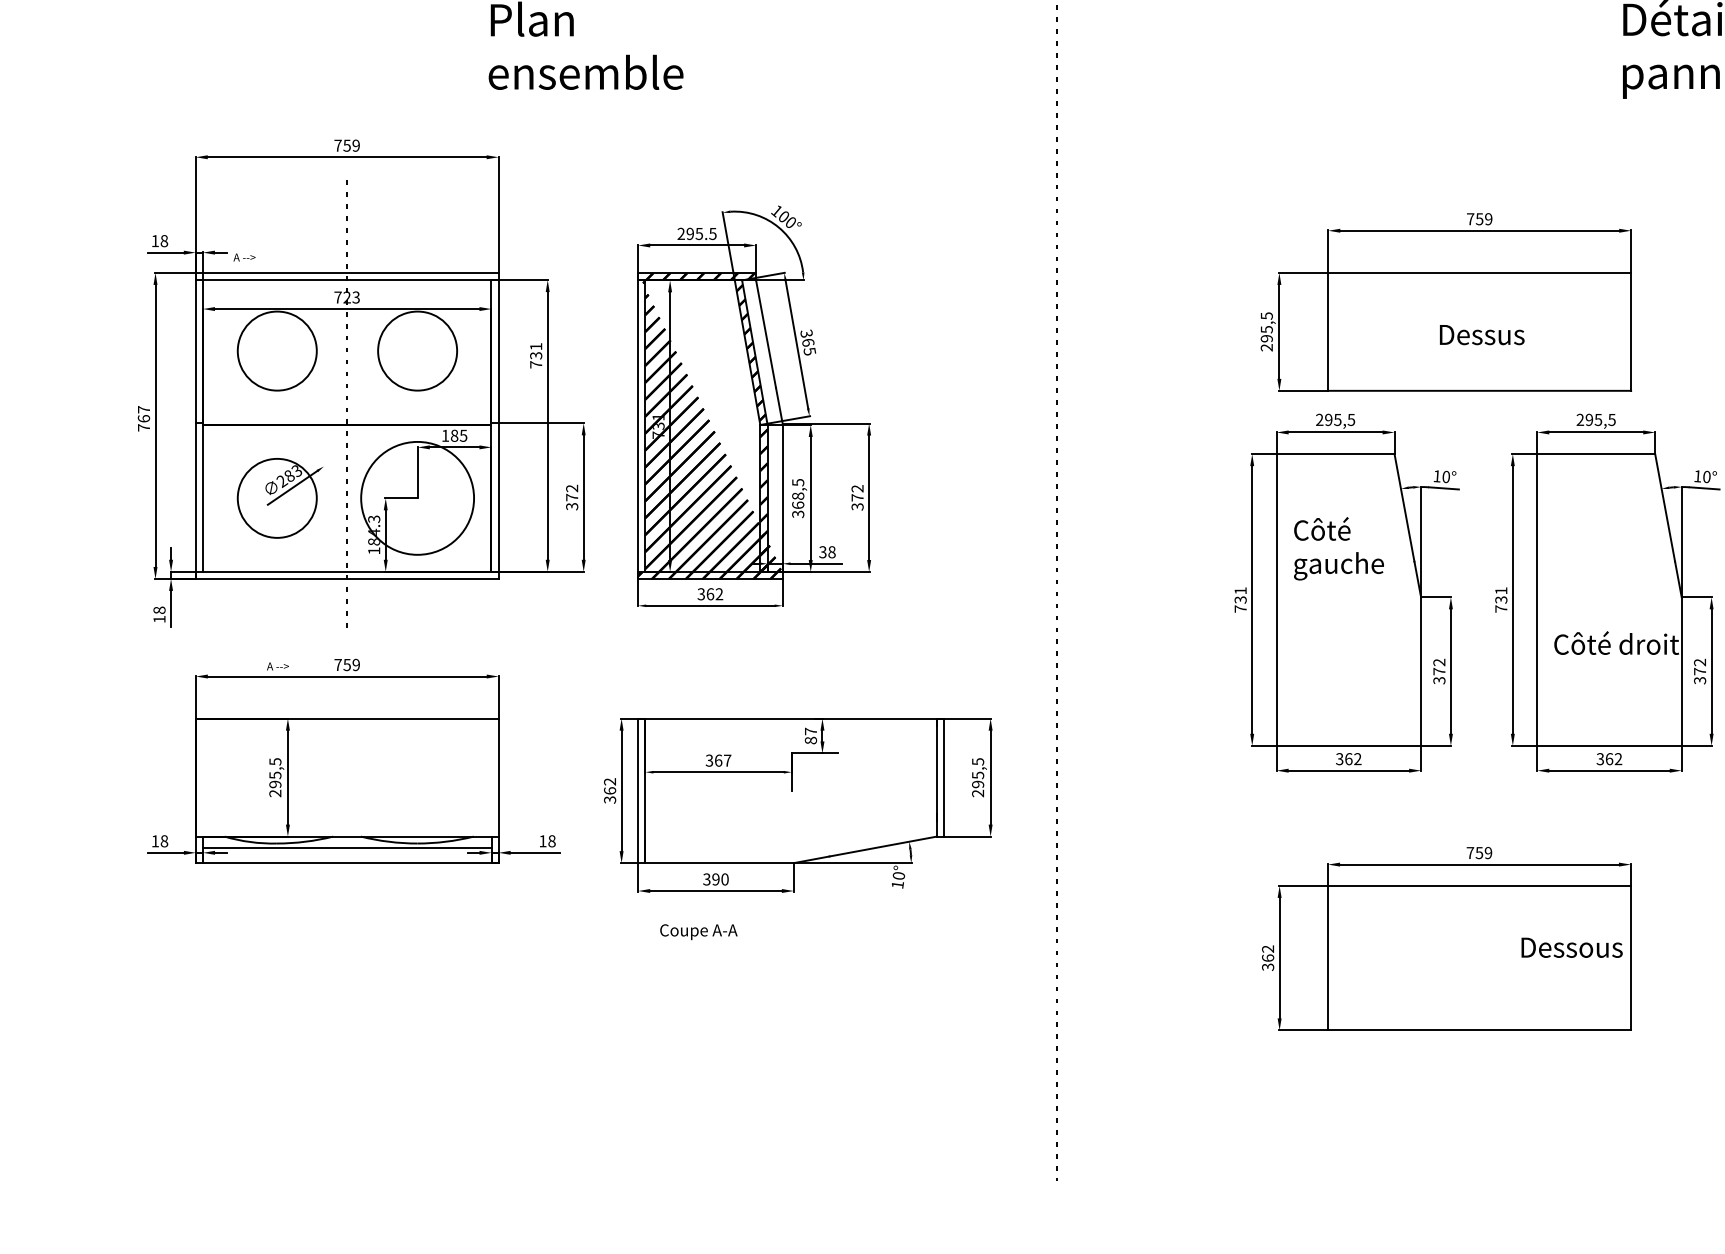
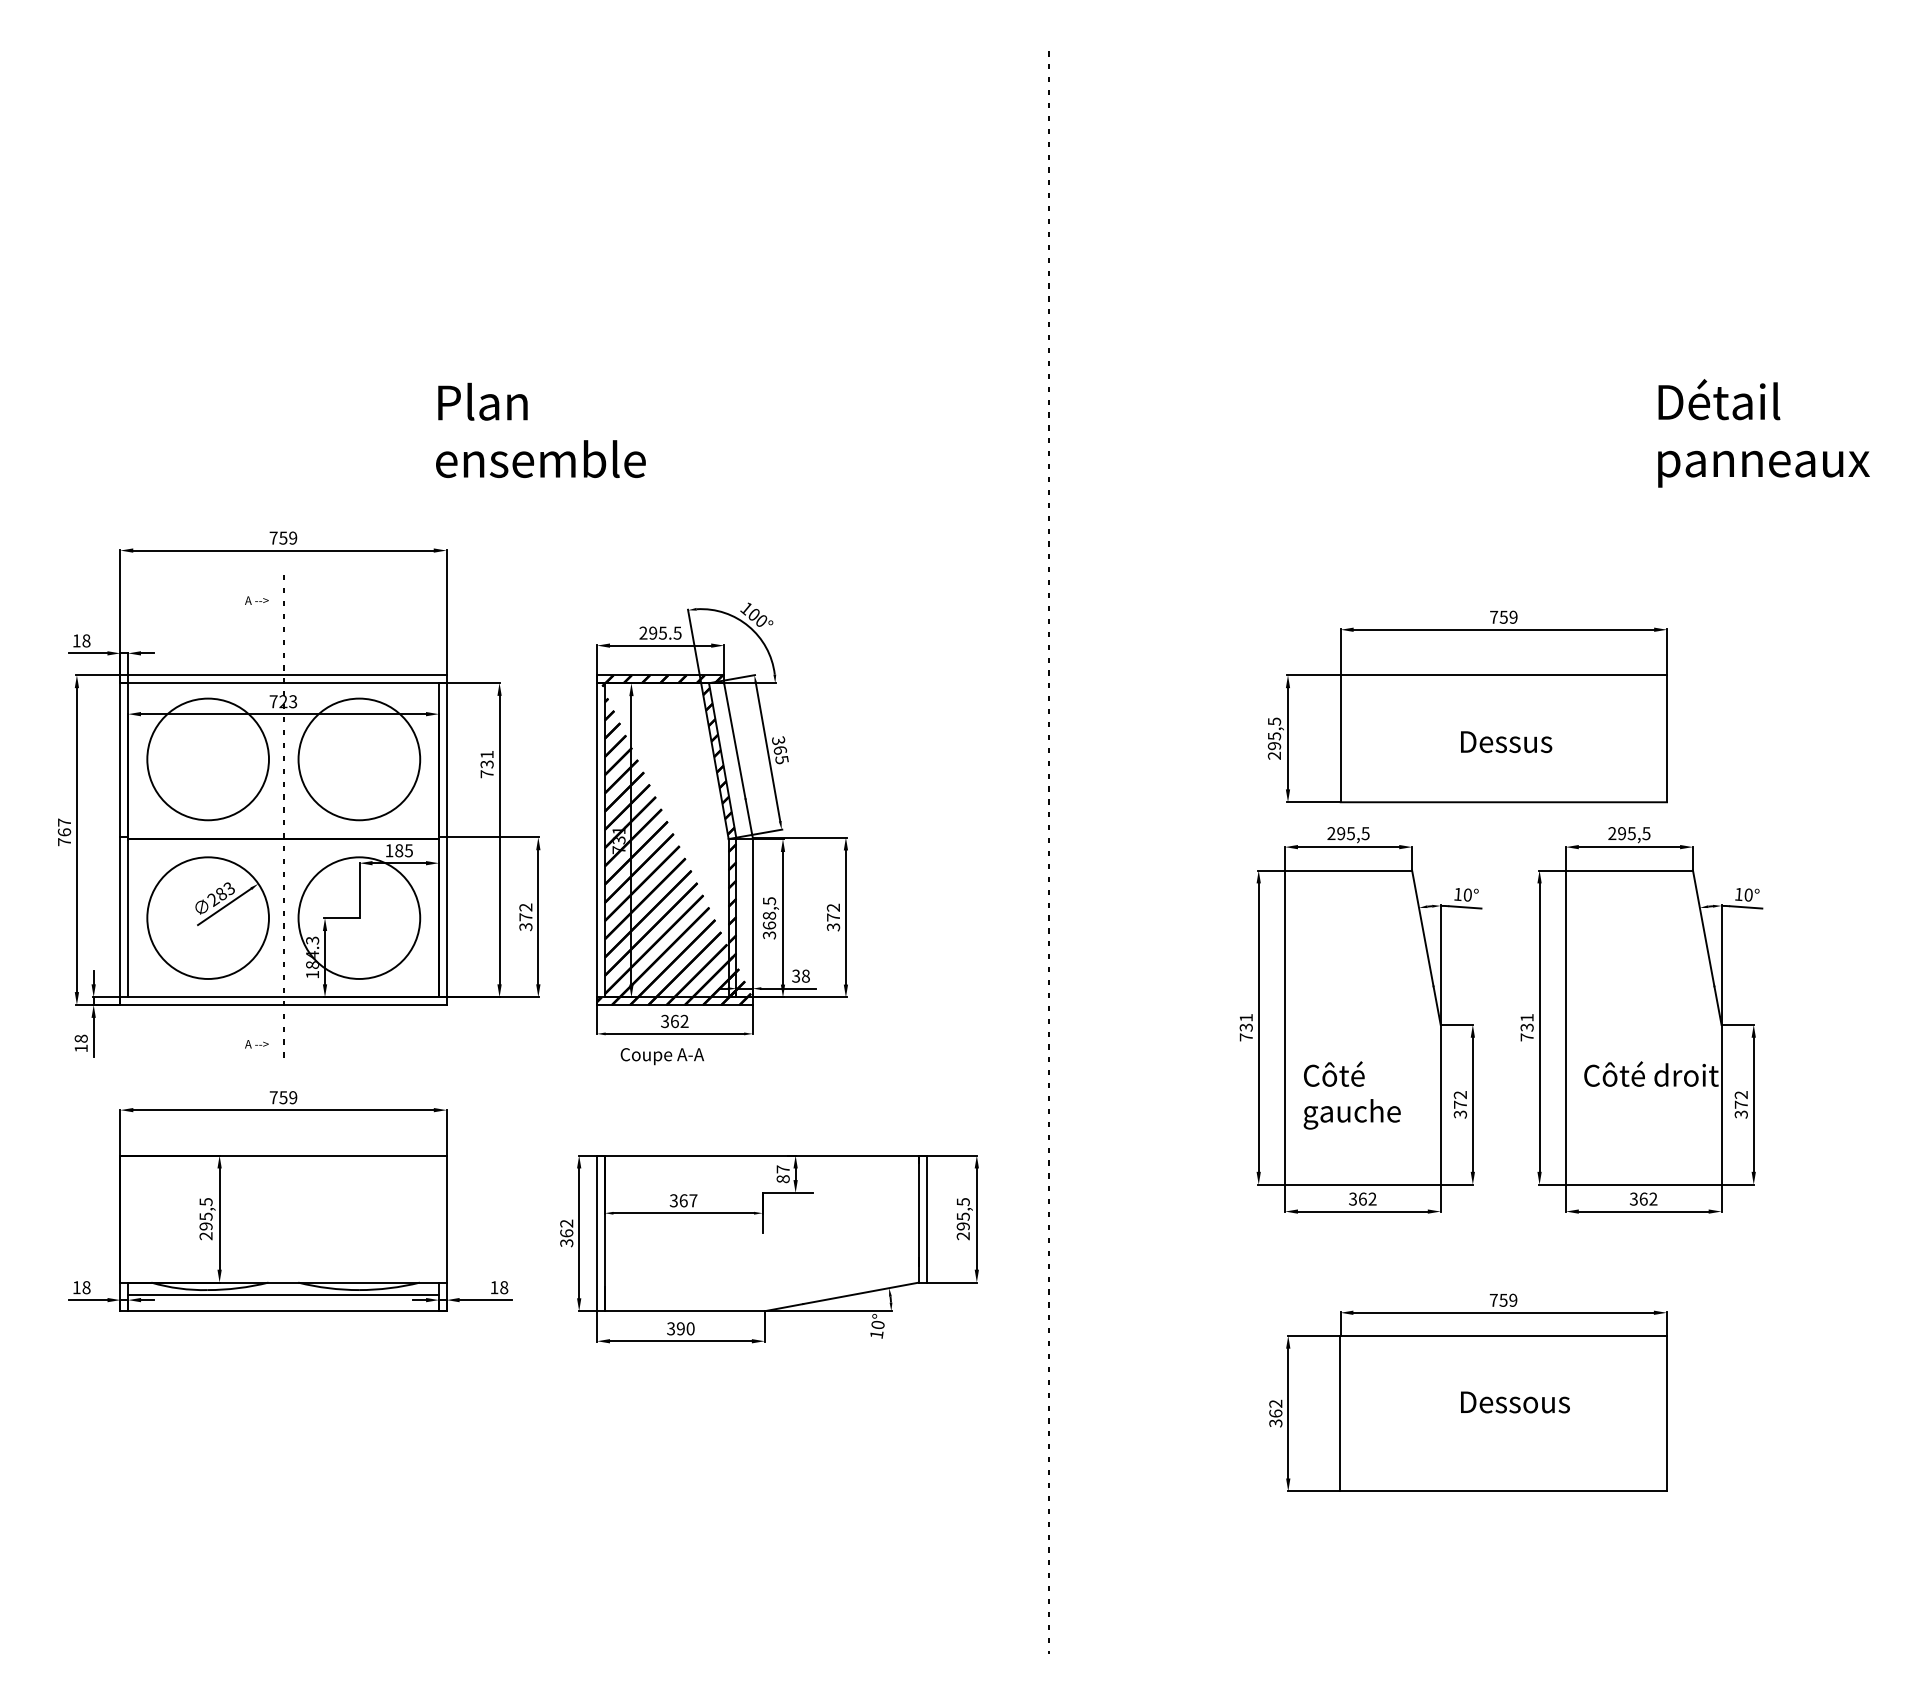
text: (244, 257) -> (256, 600), moved
circle: (277, 351) -> (208, 759), size x1.43
circle: (417, 351) -> (359, 759), size x1.43
circle: (277, 497) -> (208, 917), size x1.43
text: (1338, 548) -> (1351, 1095), moved
text: (277, 666) -> (256, 1044), moved
text: (697, 932) -> (661, 1056), moved
text: (1572, 947) -> (1515, 1402), moved

